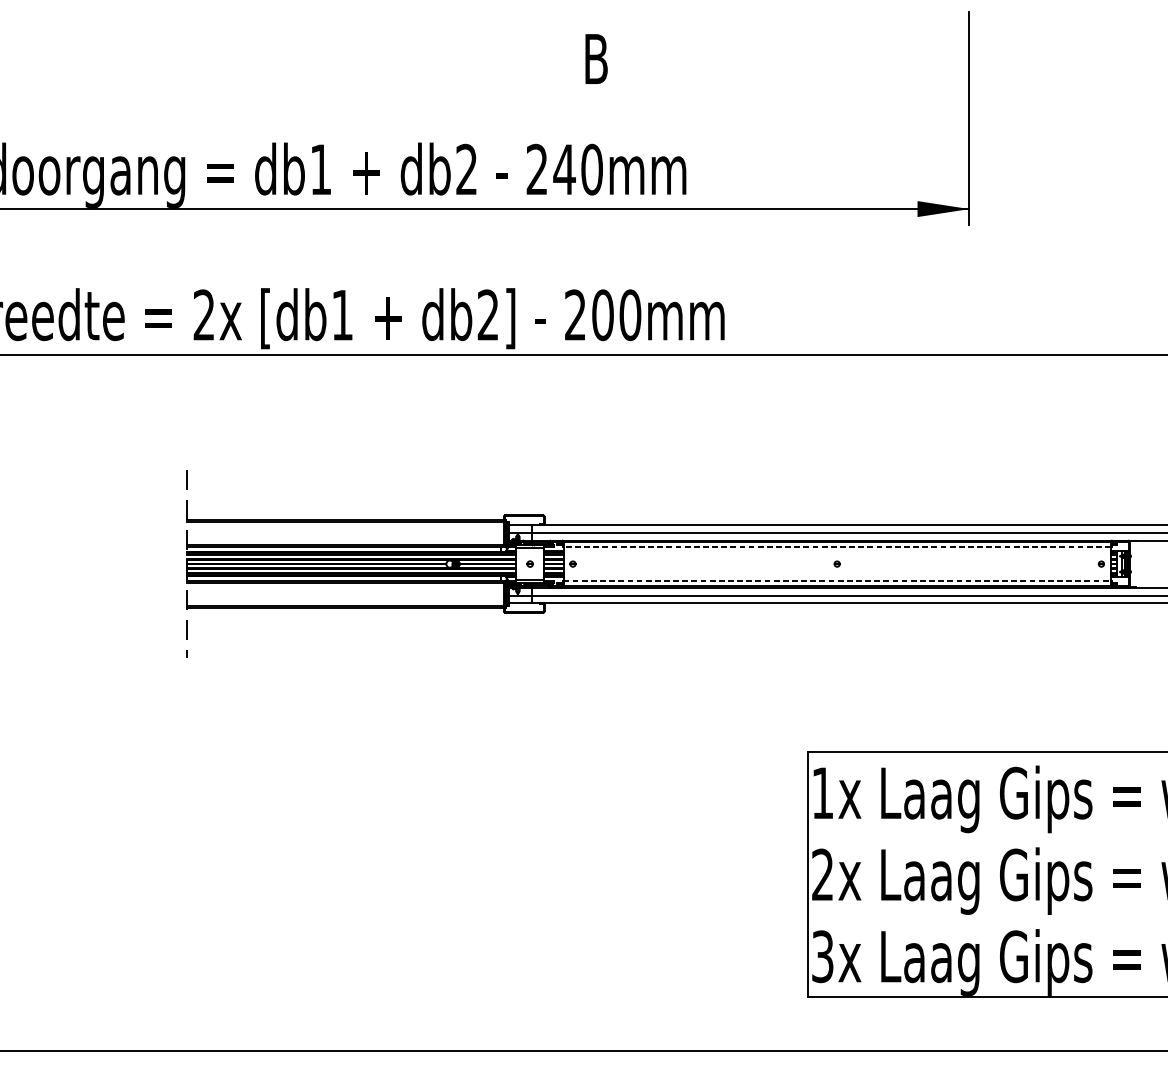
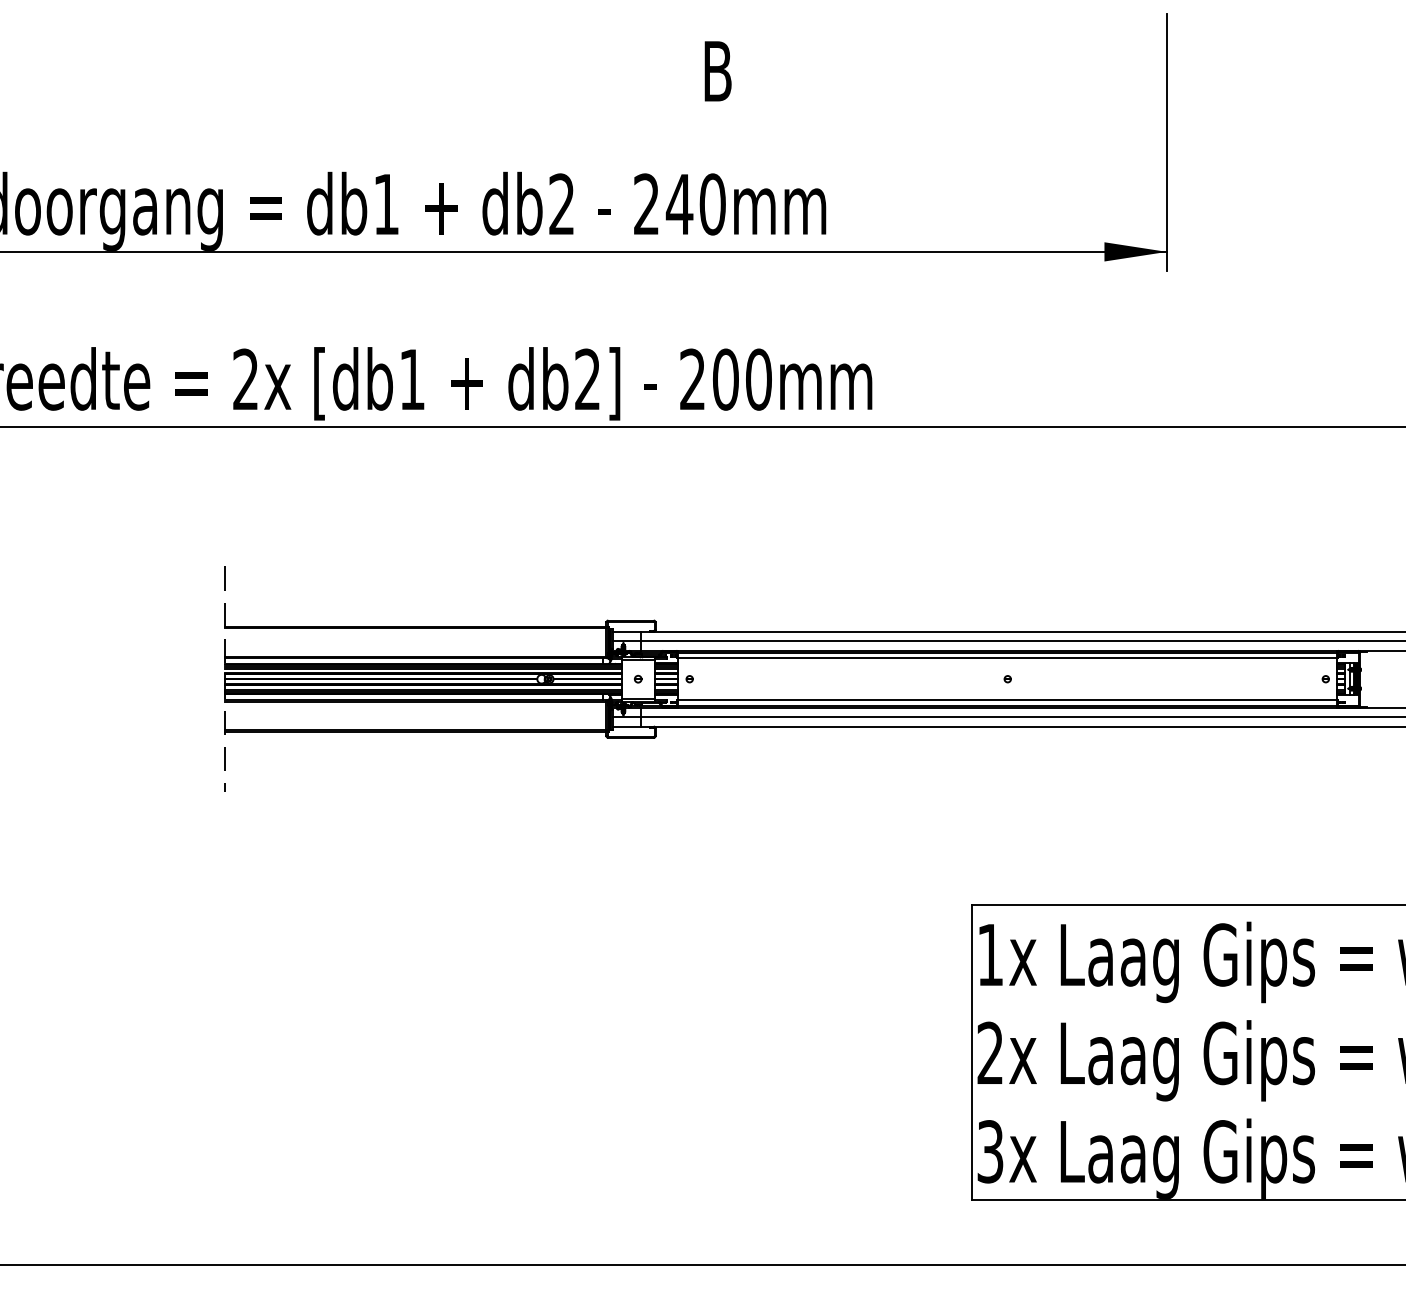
line: (836, 546) -> (1007, 658), dashed -> solid
line: (837, 581) -> (1008, 700), dashed -> solid

